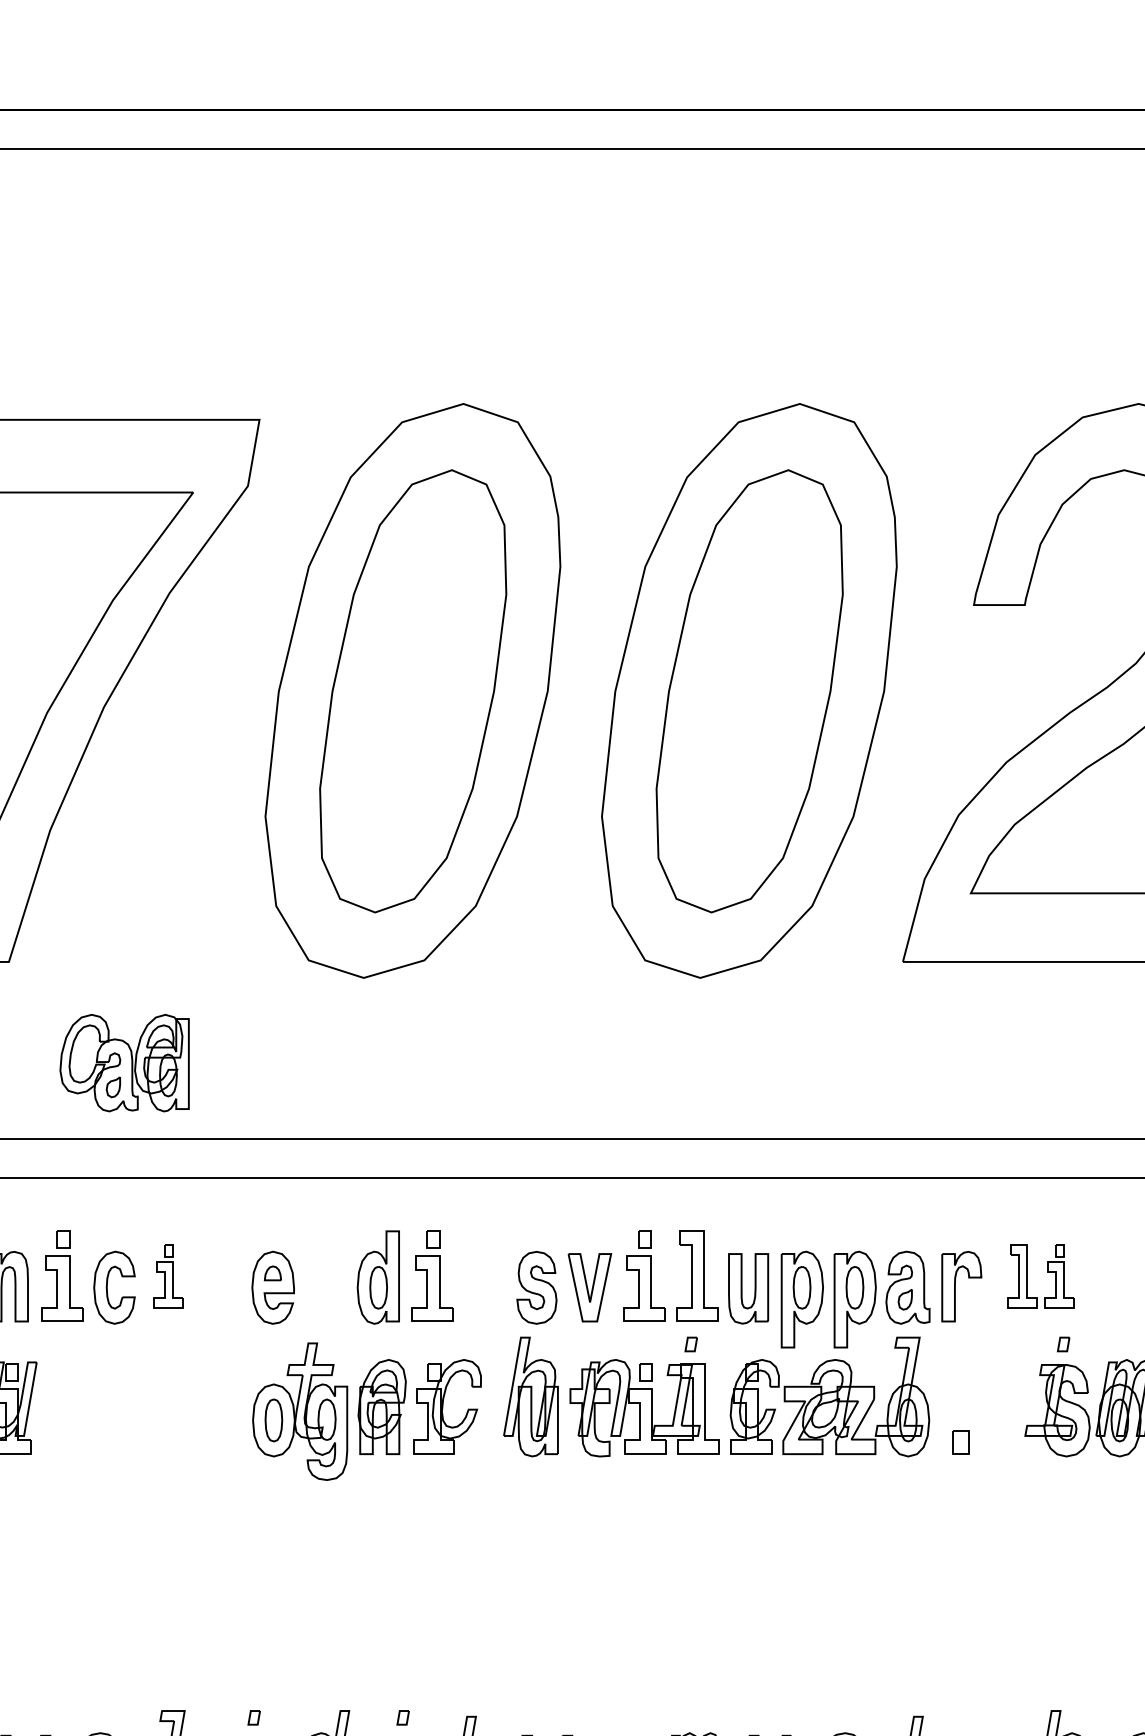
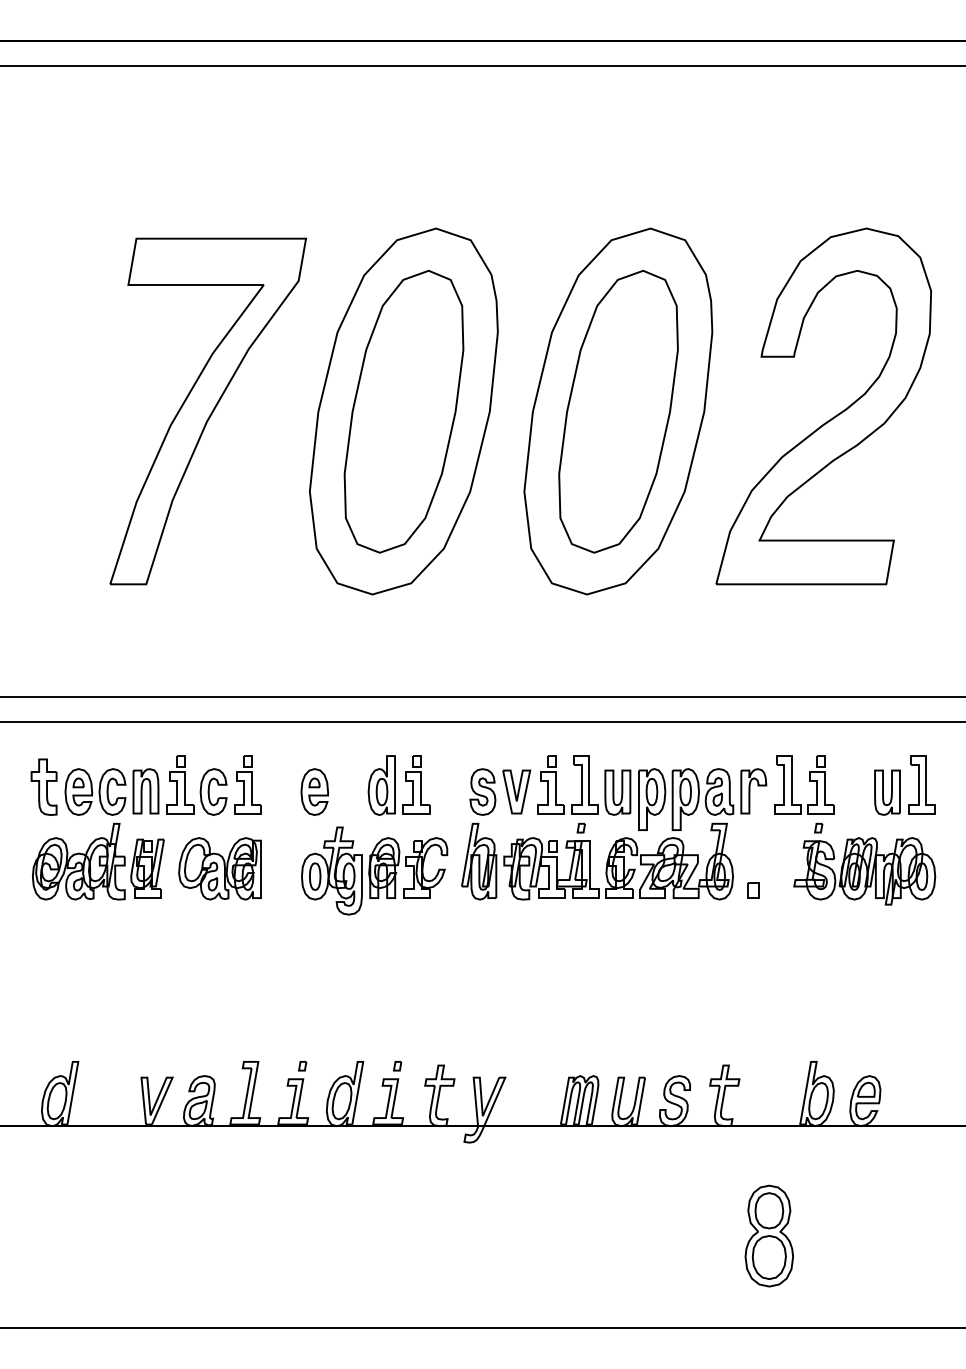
part: (123, 1062) -> (219, 868), moved
part: (167, 1275) -> (247, 784), size x1.43
part: (1041, 1275) -> (804, 784), size x1.43

